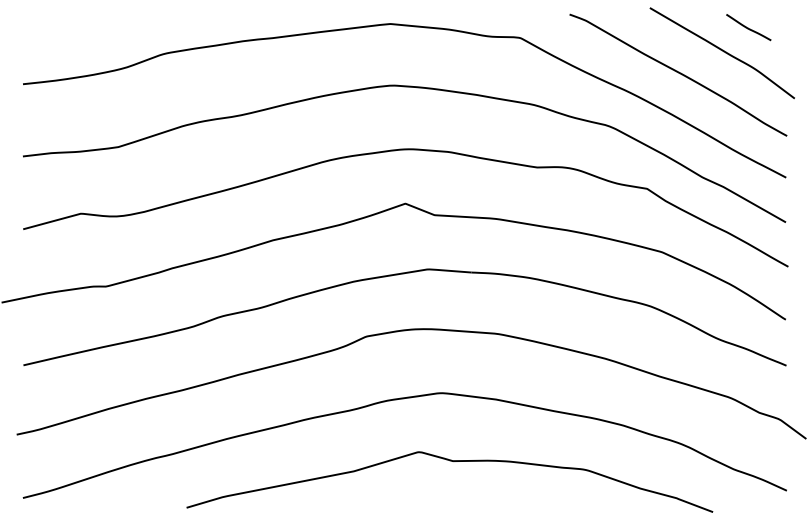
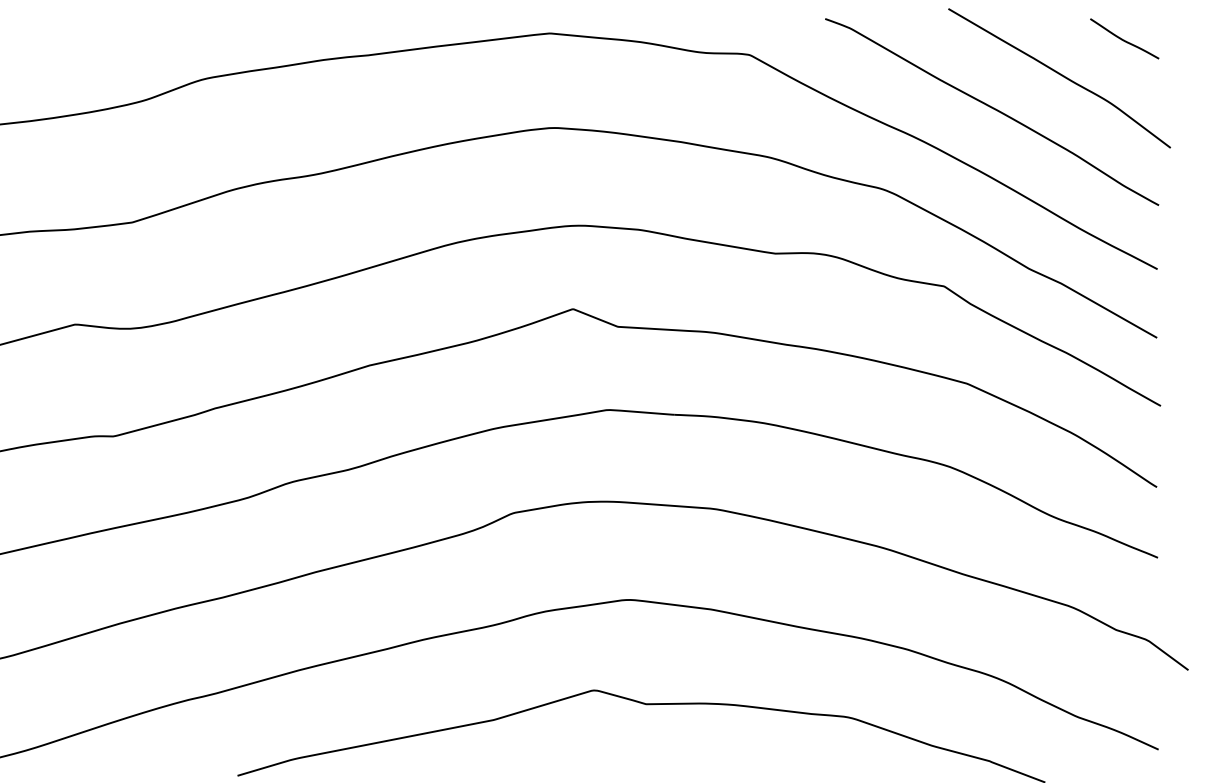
curve: (748, 27) -> (1124, 38), moved

